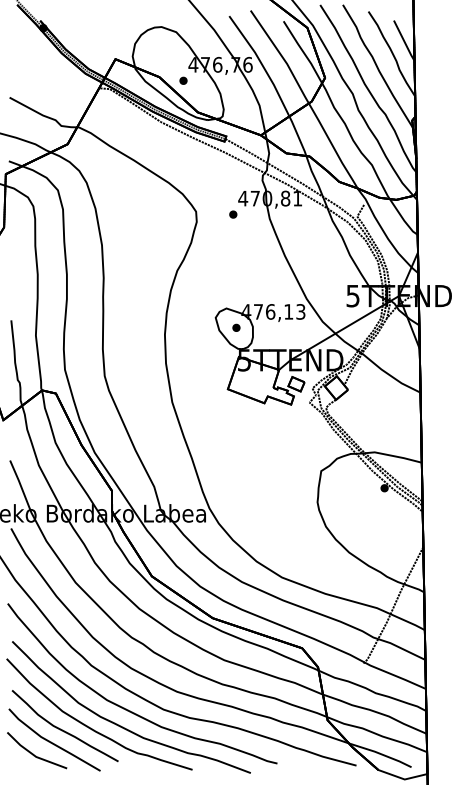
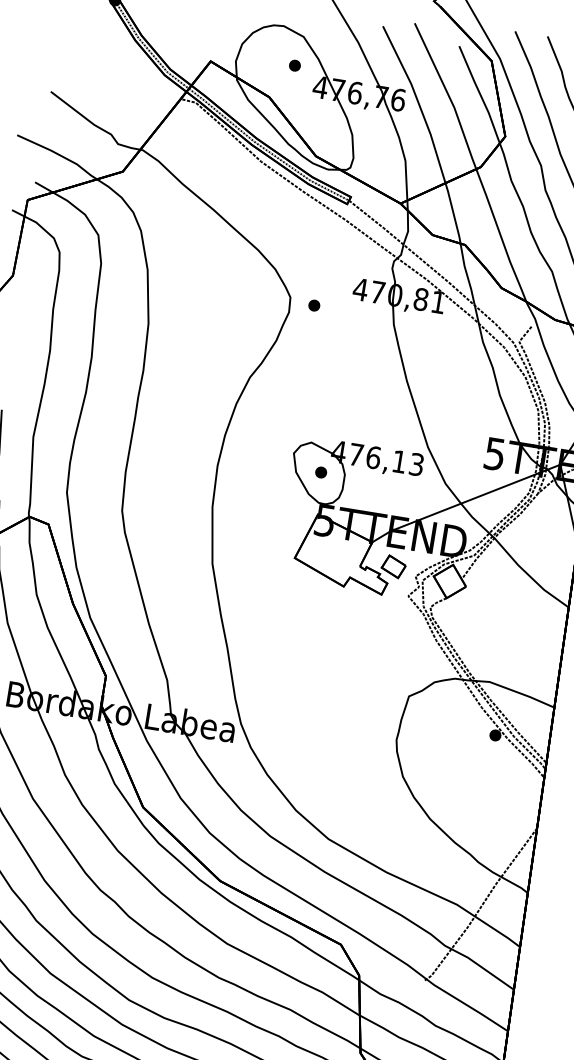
part: (183, 80) -> (294, 65), moved
part: (233, 214) -> (314, 305), moved

